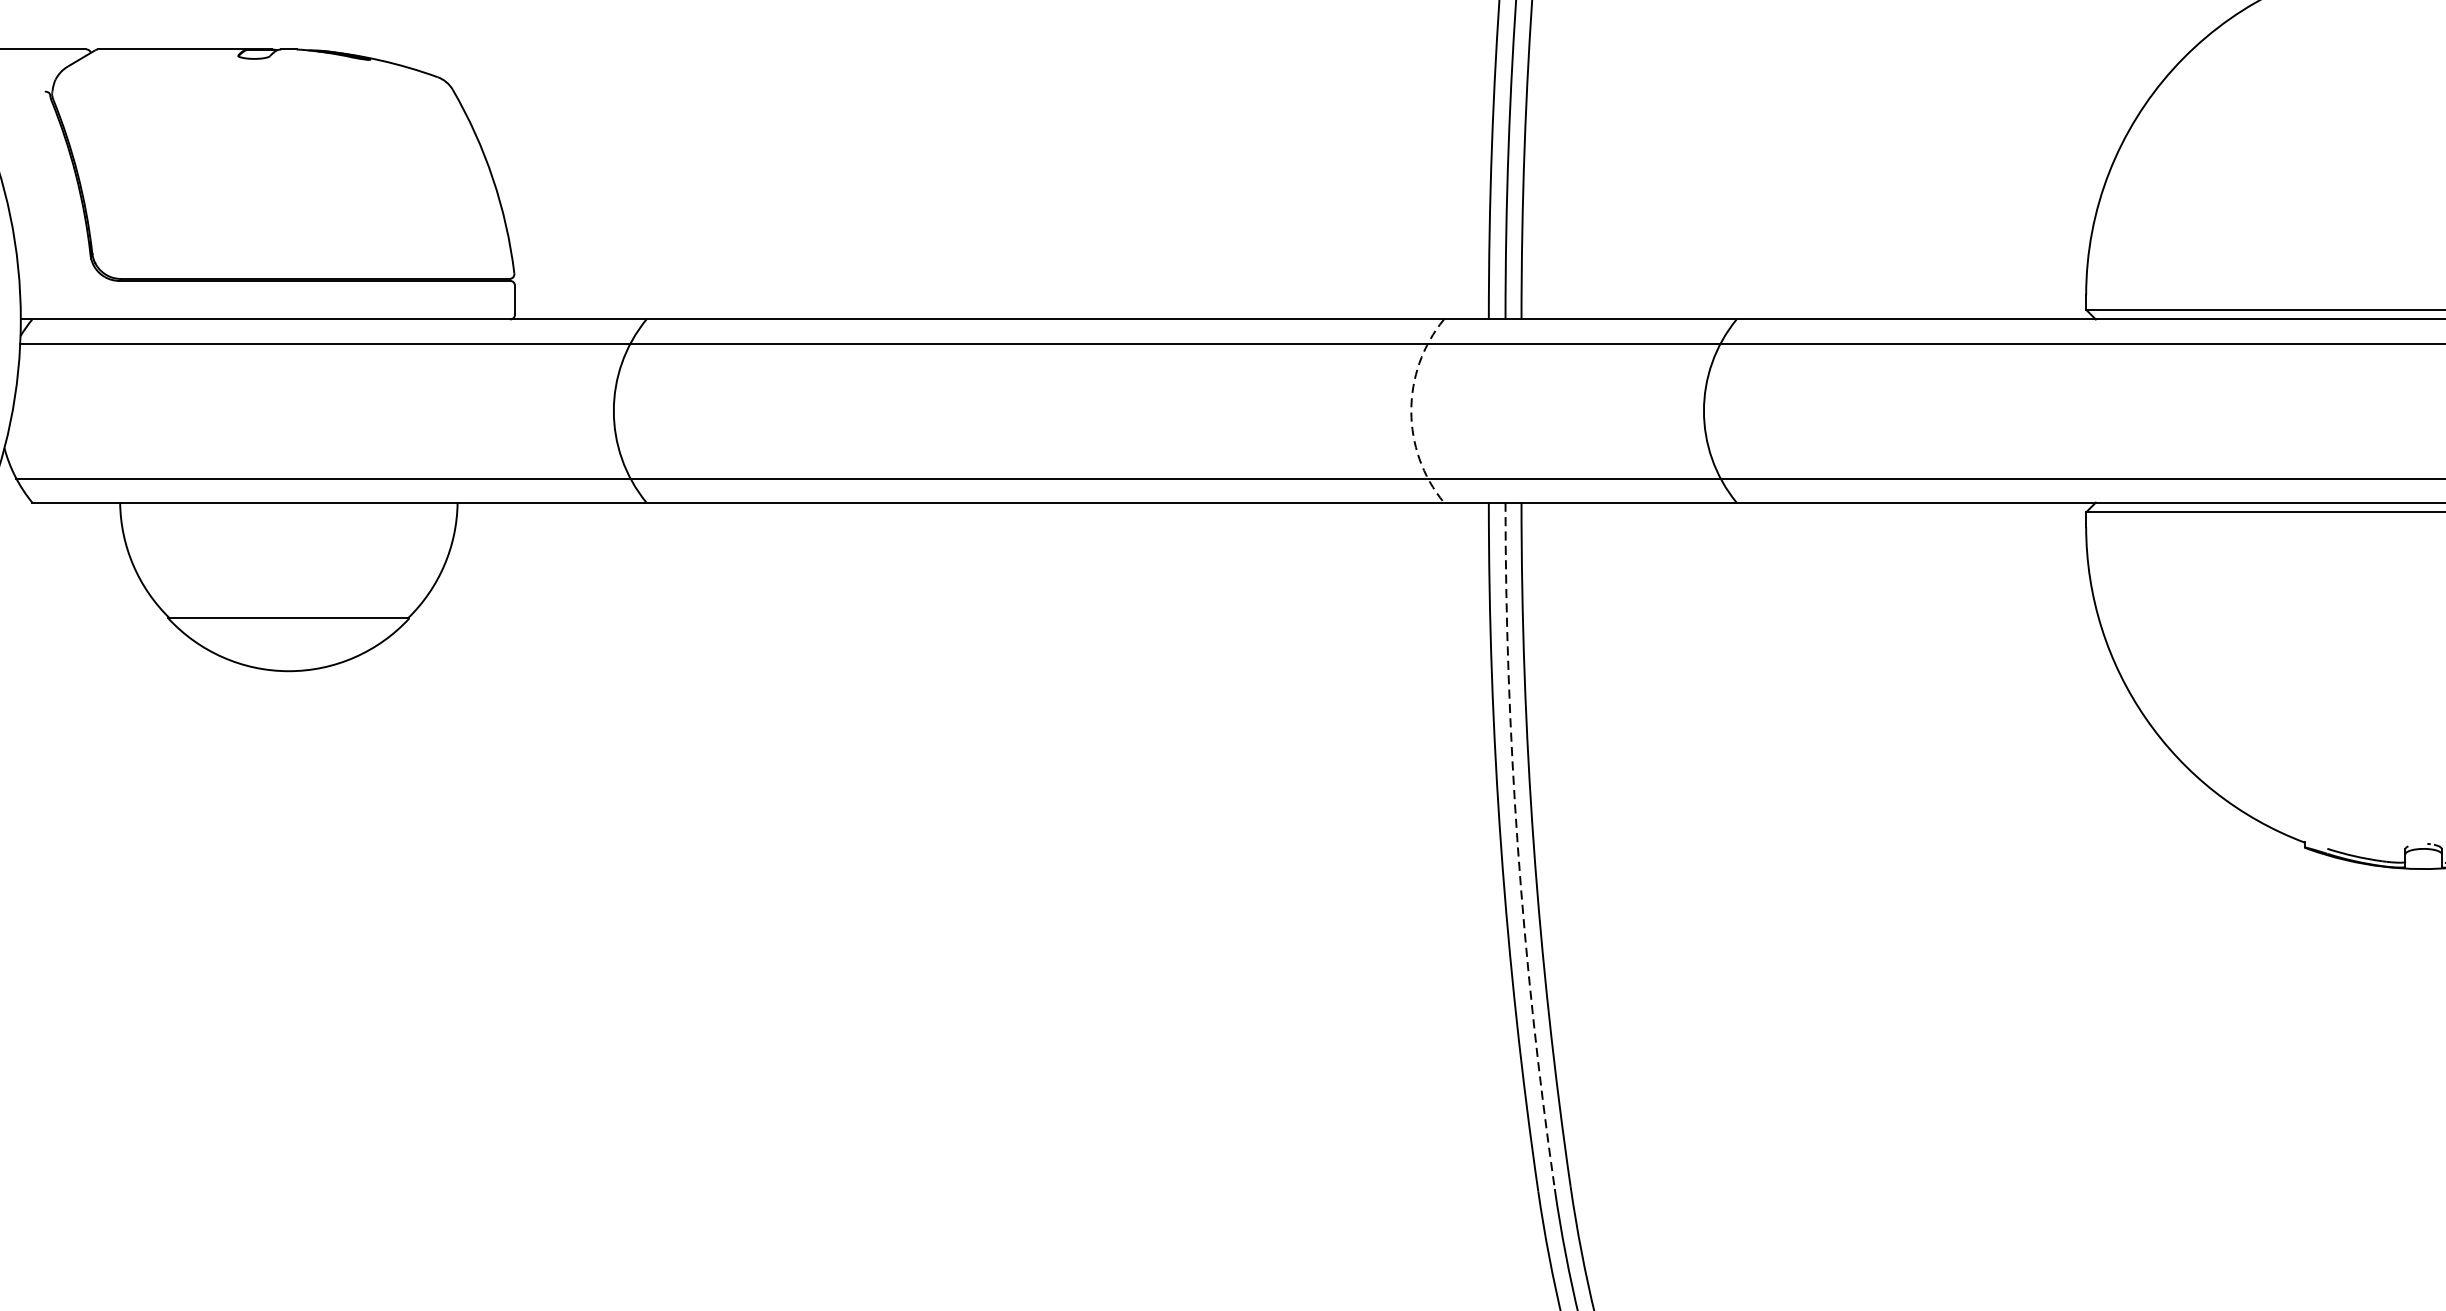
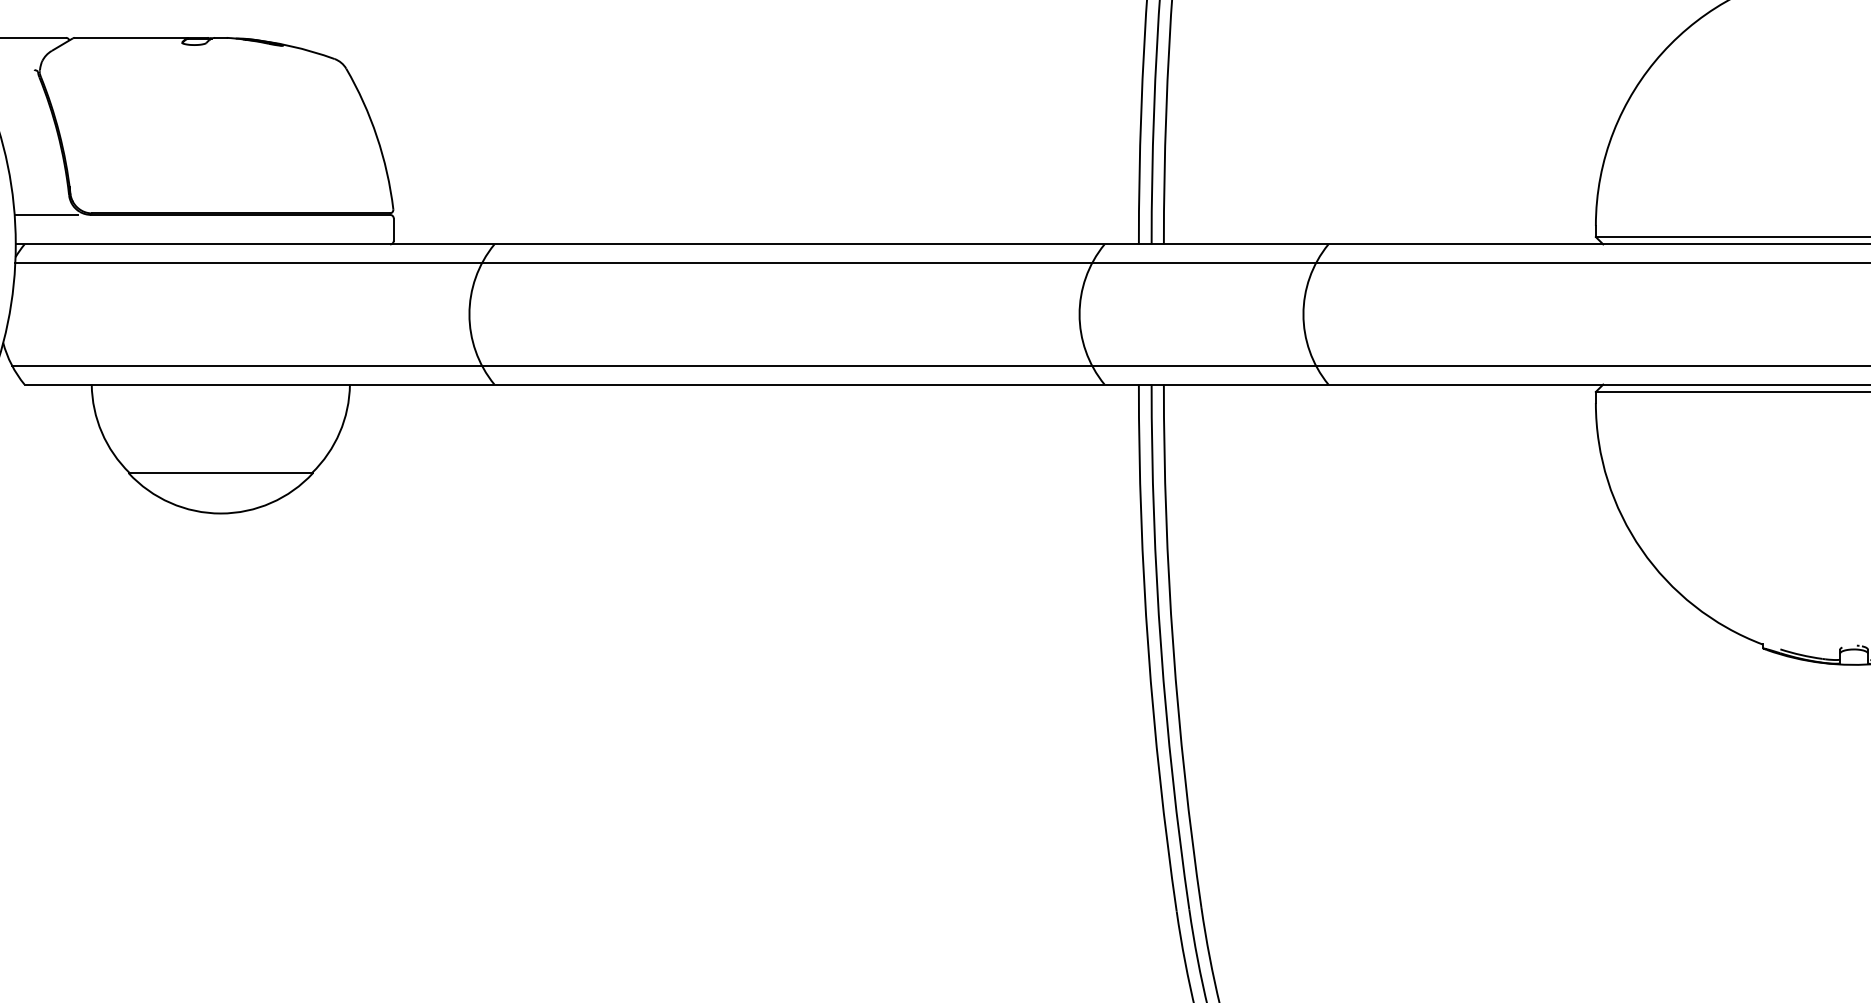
line: (59, 280) -> (45, 214), added
arc: (1411, 411) -> (1079, 314), dashed -> solid
arc: (1518, 846) -> (1161, 647), dashed -> solid

